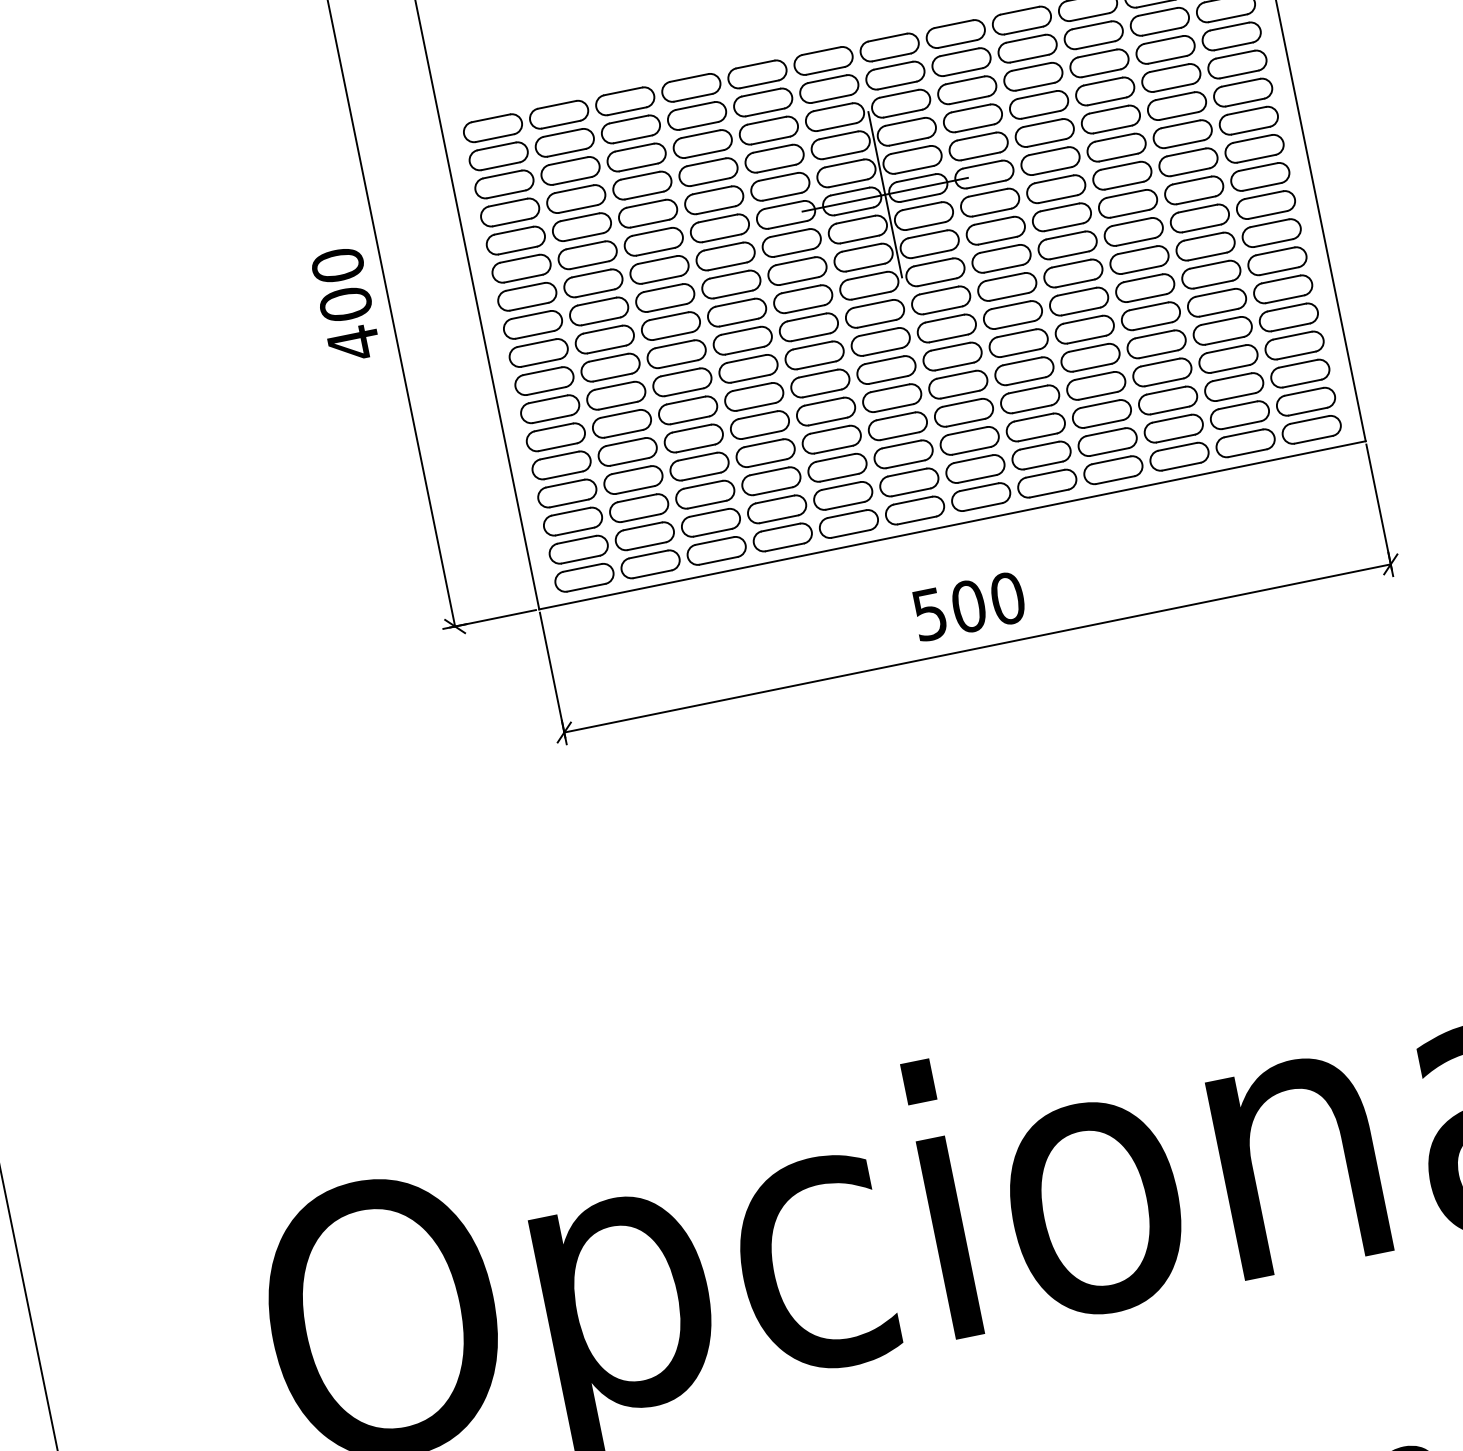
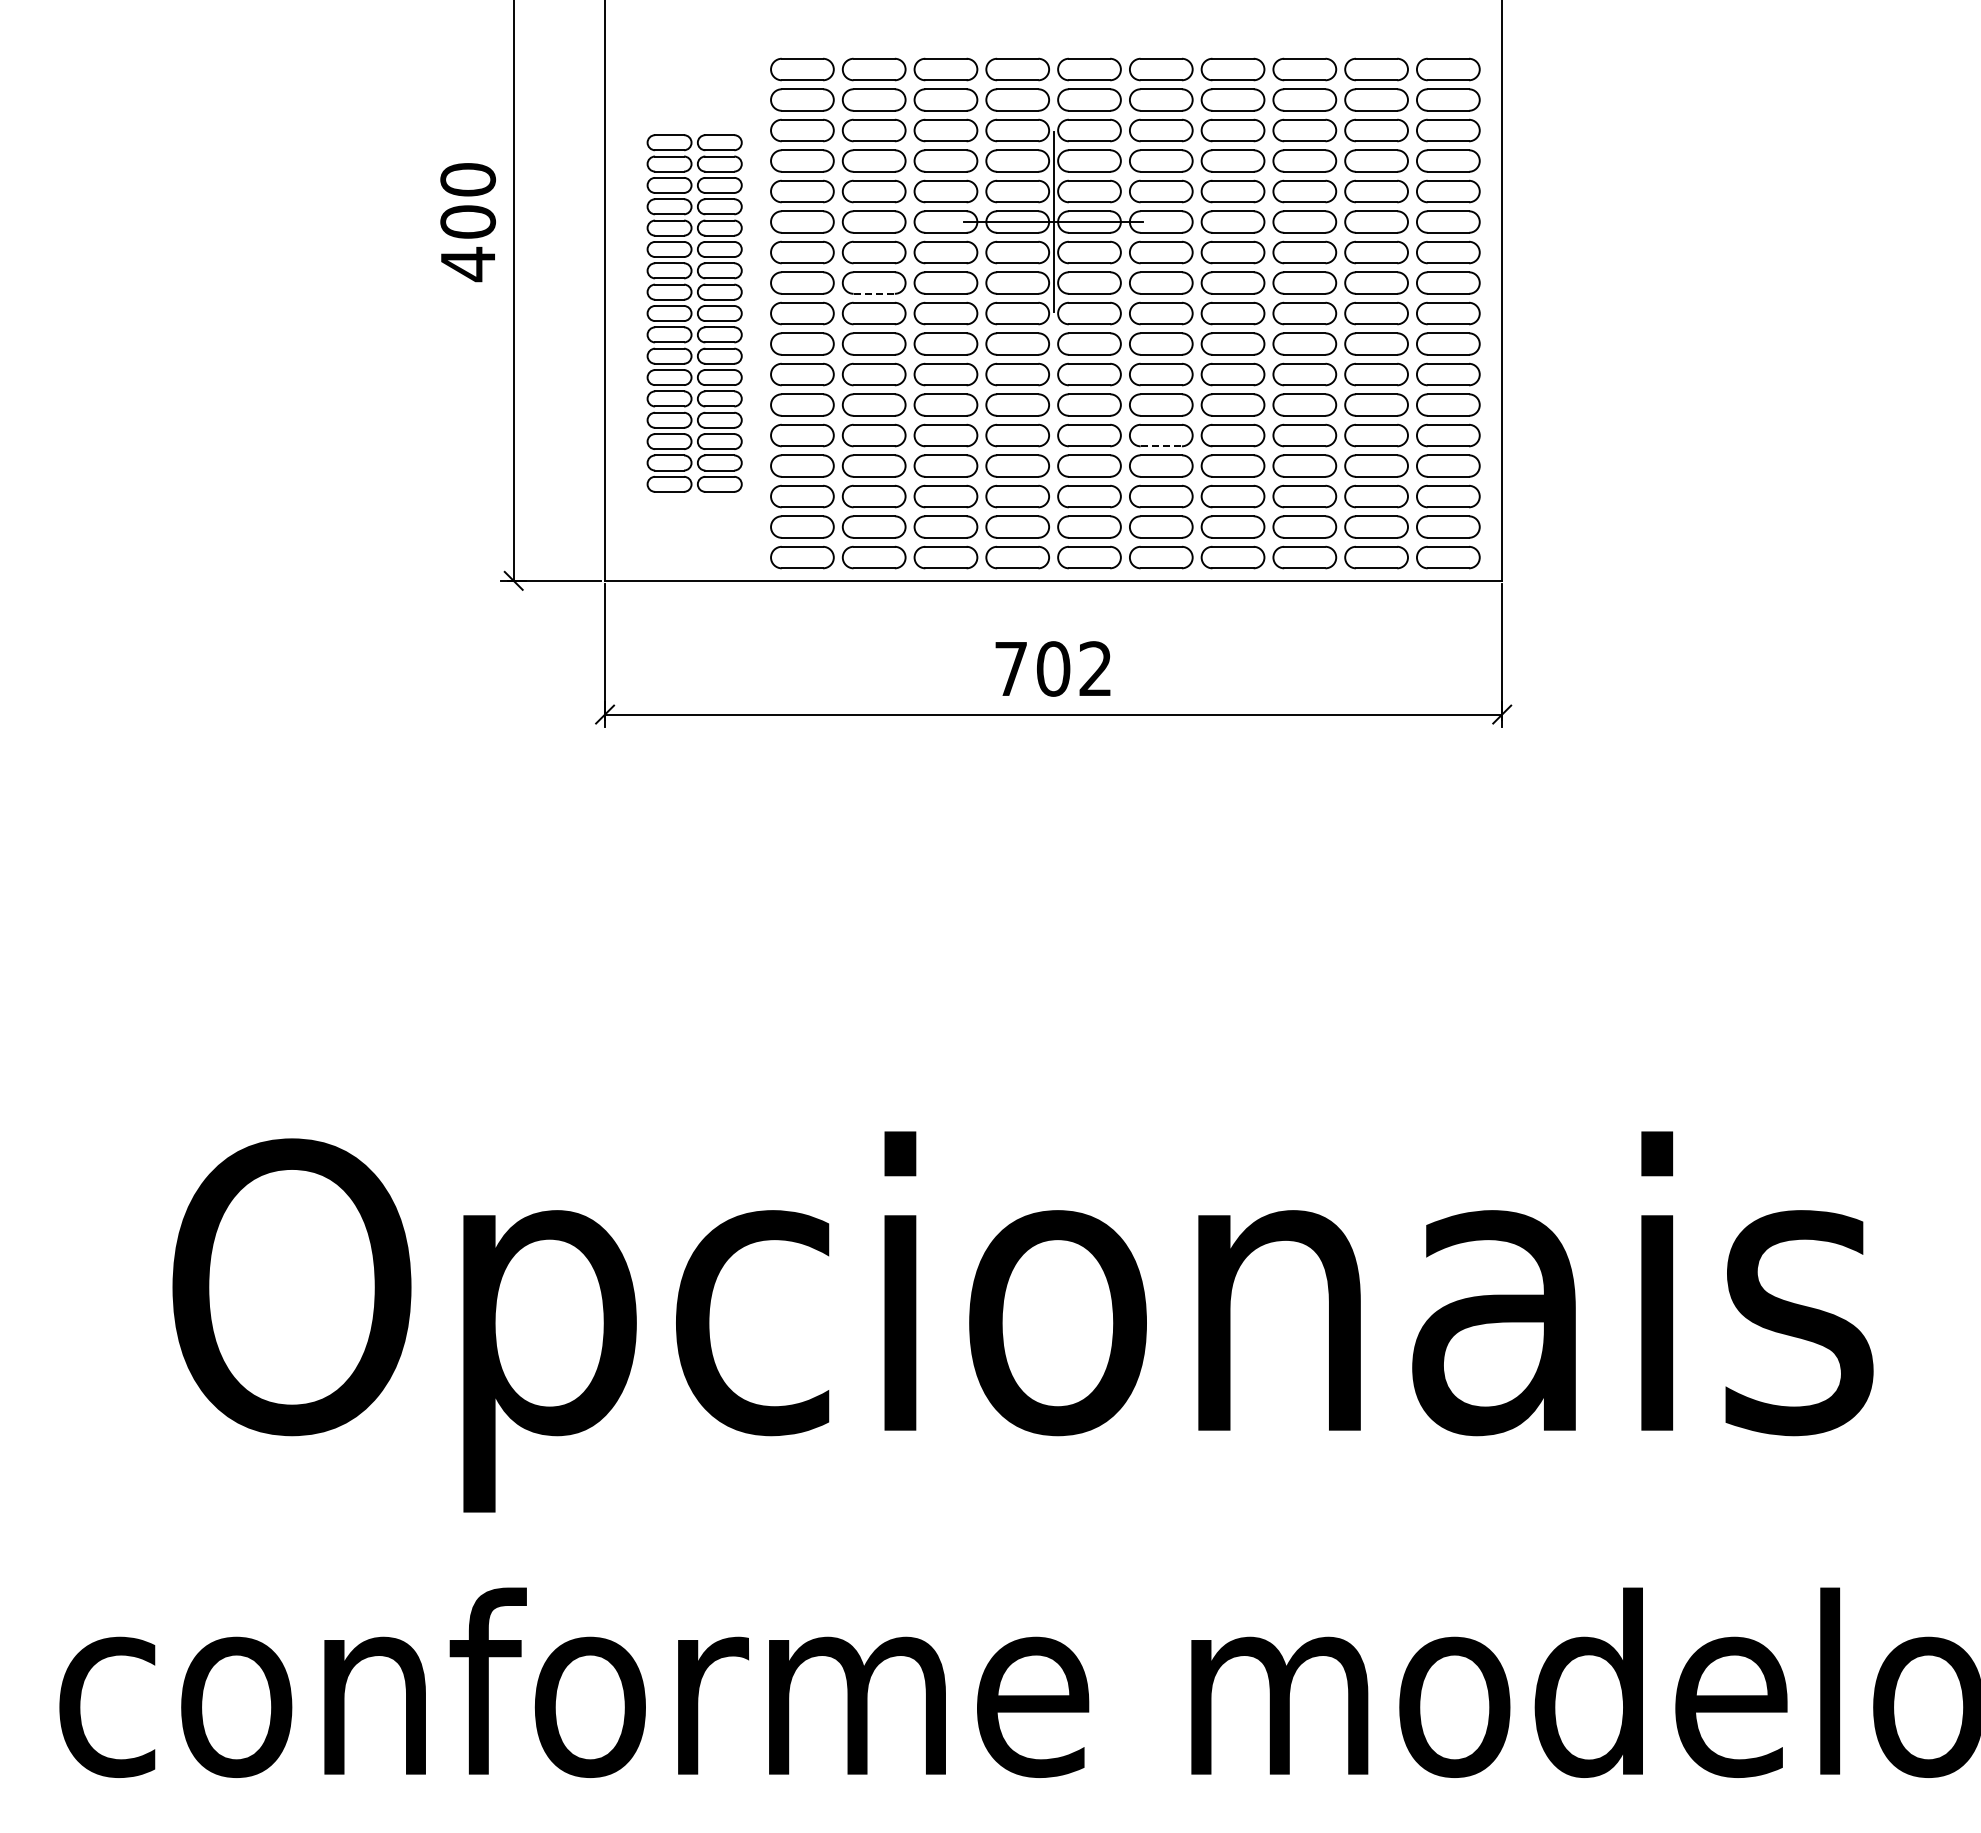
line: (733, 294) -> (874, 293), solid -> dashed
part: (571, 346) -> (694, 313), size x0.7
line: (1026, 381) -> (1161, 446), solid -> dashed
text: (968, 606) -> (1053, 668), 500 -> 702

